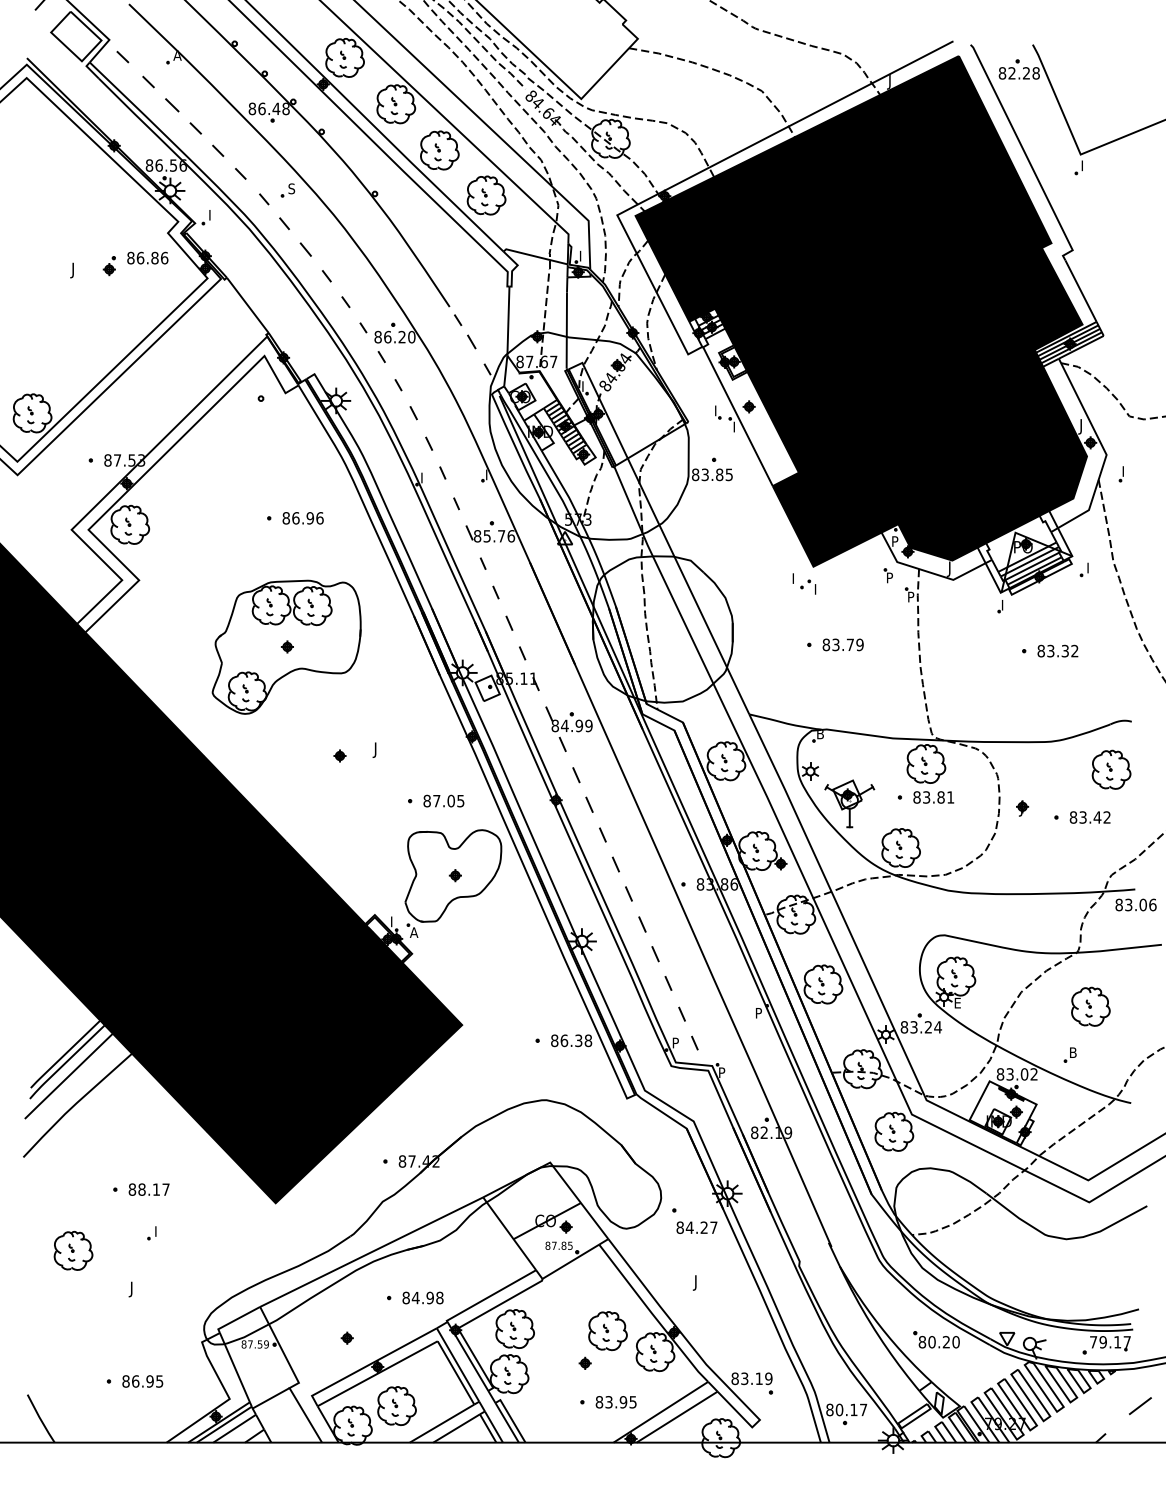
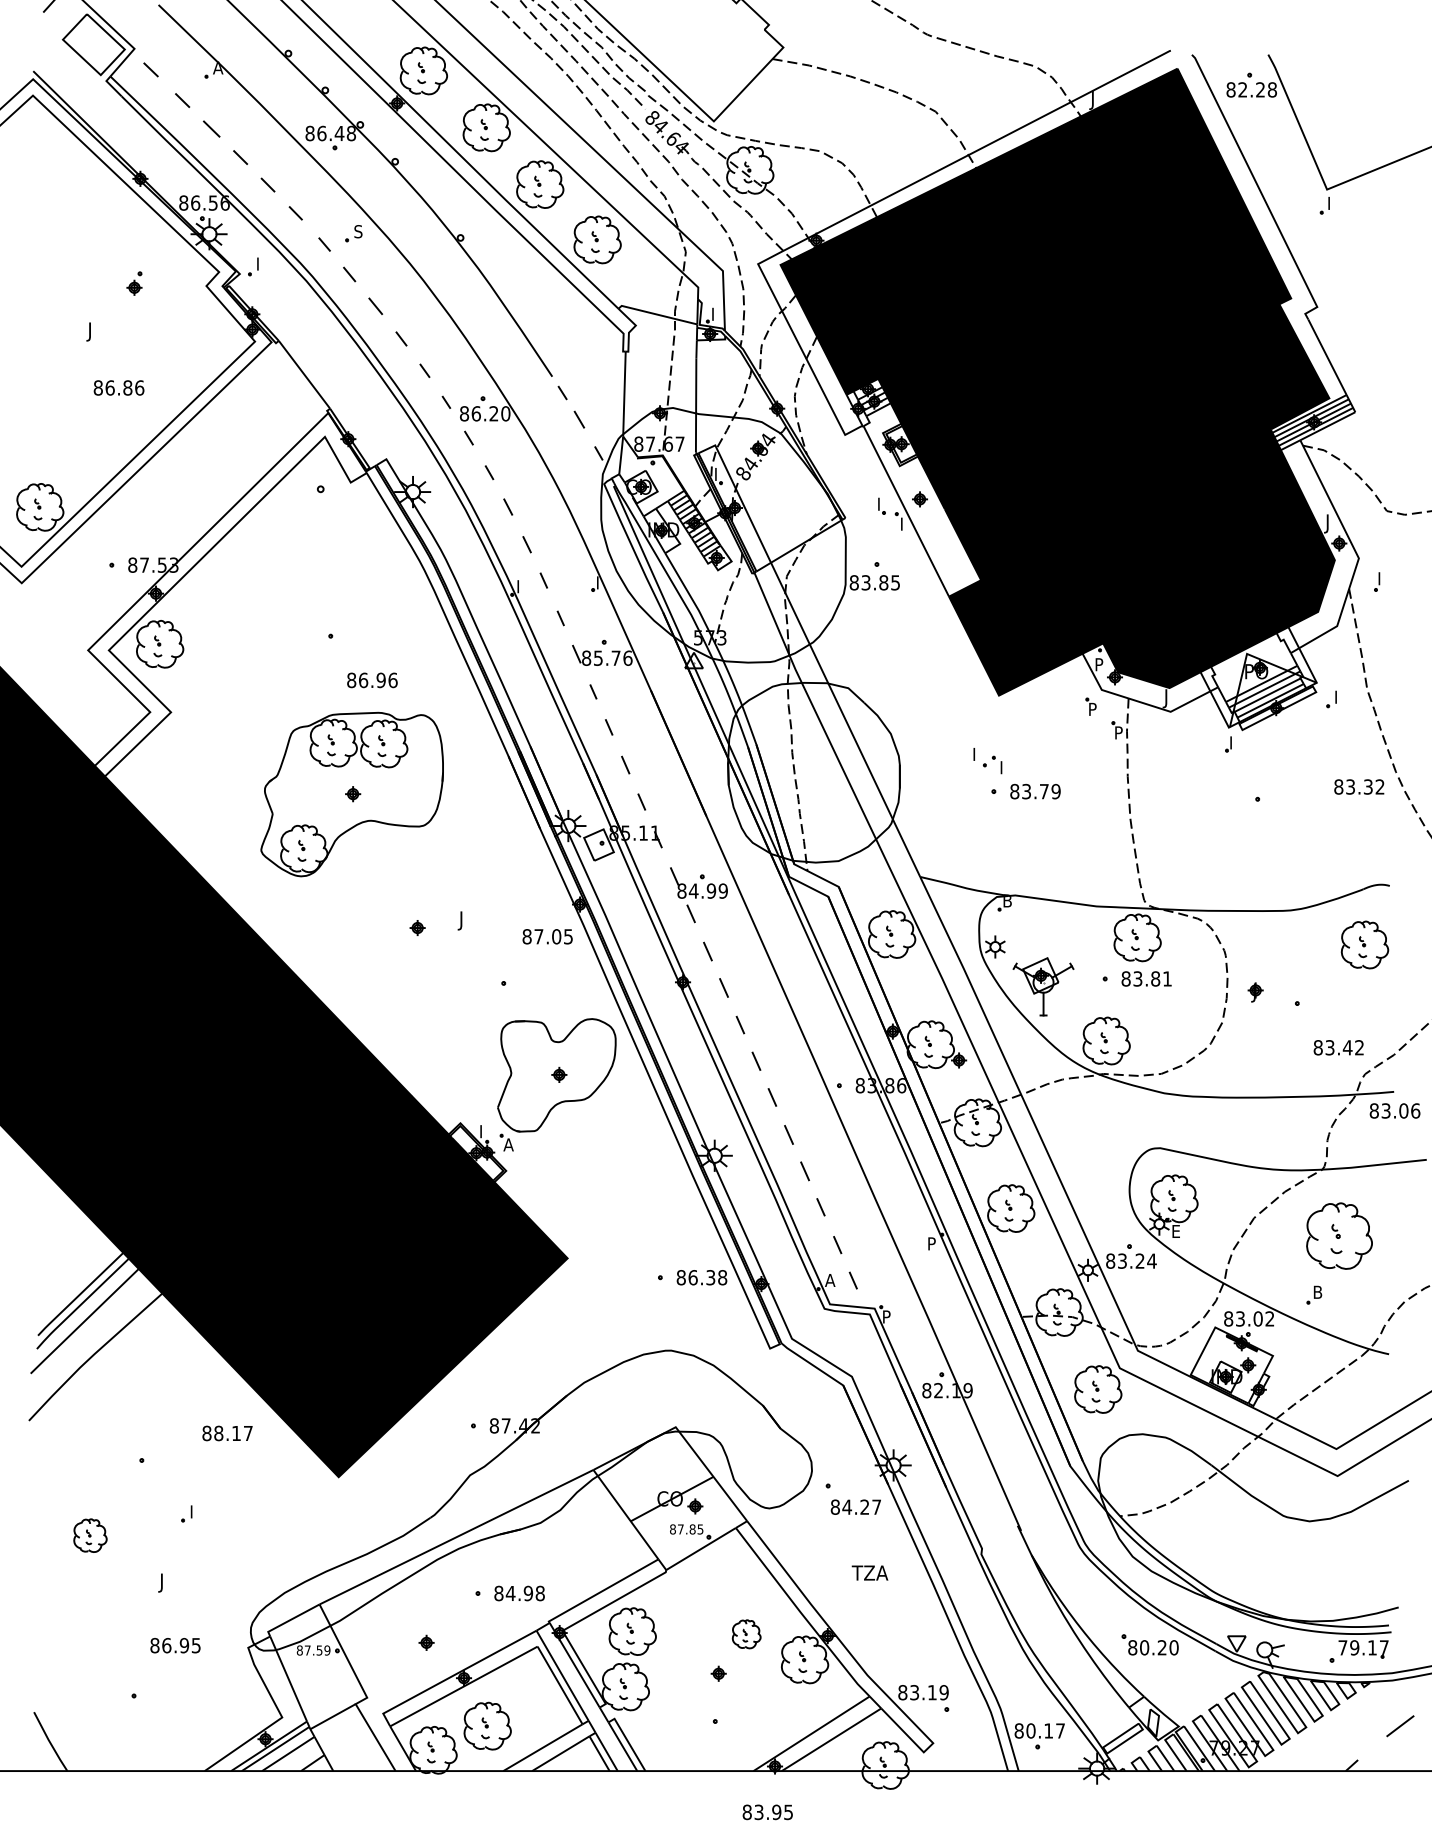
text: (147, 257) -> (118, 387), moved
part: (108, 266) -> (133, 284), moved
text: (302, 518) -> (371, 680), moved
part: (804, 583) -> (987, 760), moved
text: (1057, 650) -> (1358, 786), moved
text: (443, 800) -> (547, 936), moved
text: (1089, 817) -> (1337, 1047), moved
part: (1090, 1006) -> (1339, 1235), size x1.4
text: (675, 1042) -> (829, 1279), P -> A
text: (148, 1189) -> (226, 1433), moved
part: (73, 1250) -> (90, 1535), size x0.7
text: (707, 1282) -> (868, 1574), J -> TZA
part: (607, 1331) -> (746, 1634), size x0.6
text: (142, 1381) -> (175, 1645), moved
text: (615, 1402) -> (766, 1812), moved

